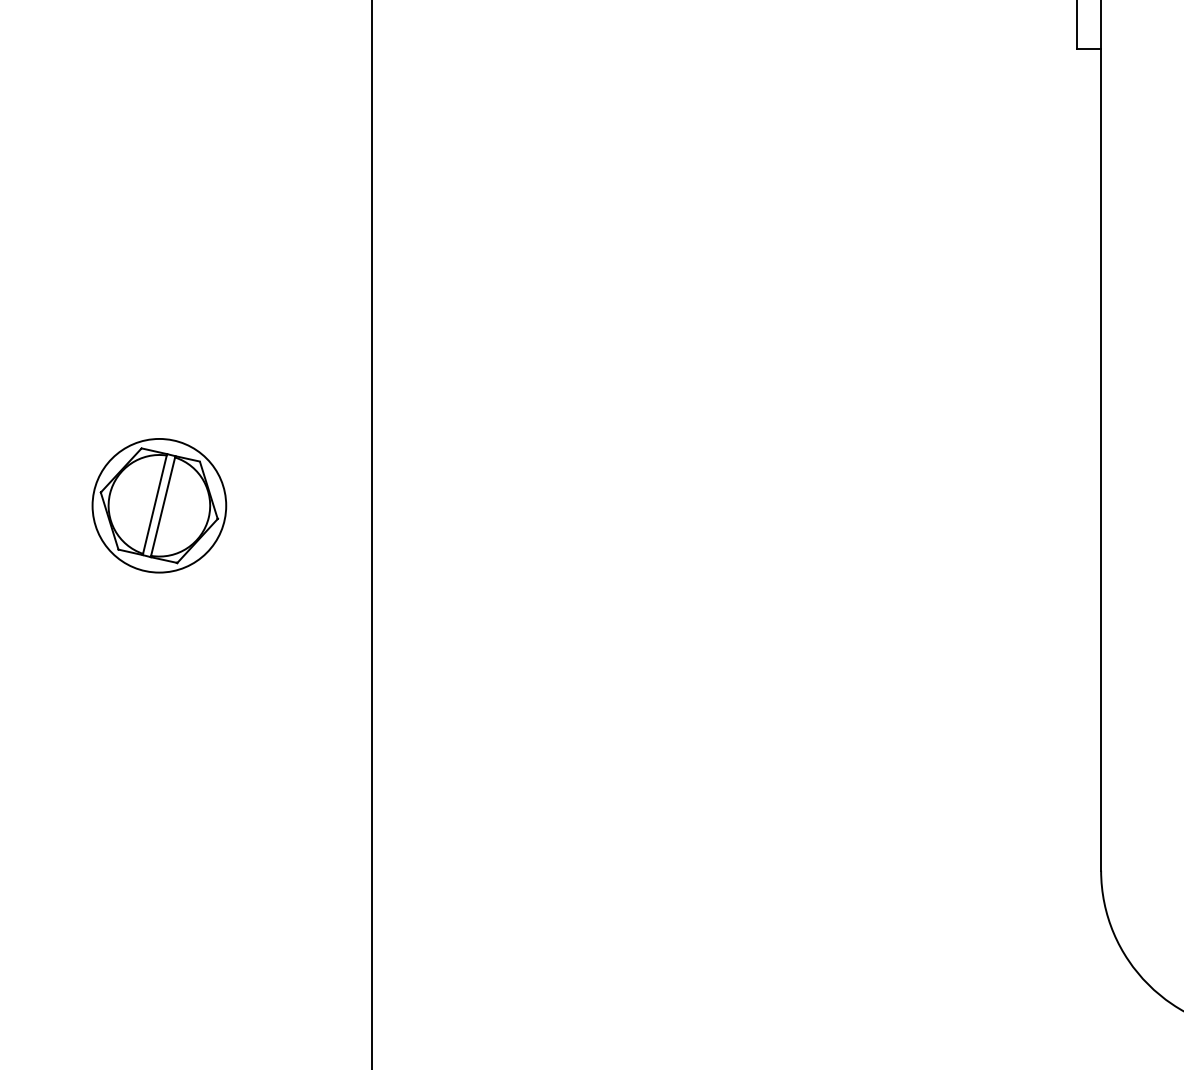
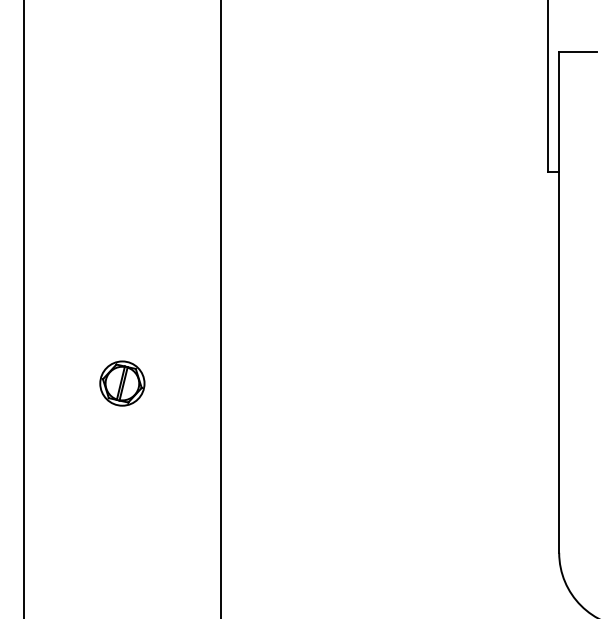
part: (159, 505) -> (122, 383), size x0.71

